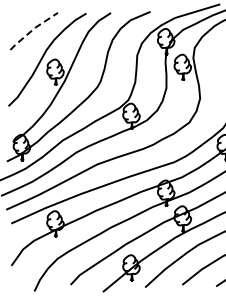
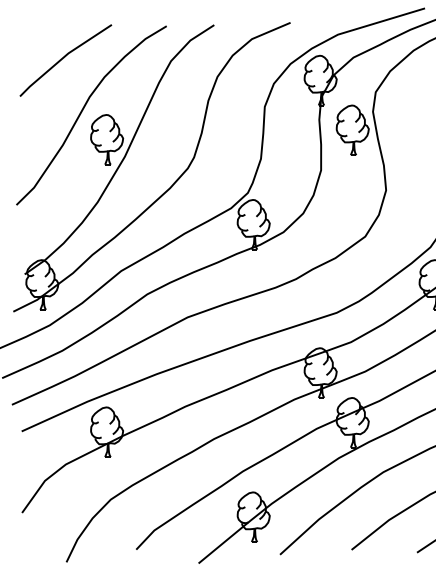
line: (32, 30) -> (62, 58), dashed -> solid

